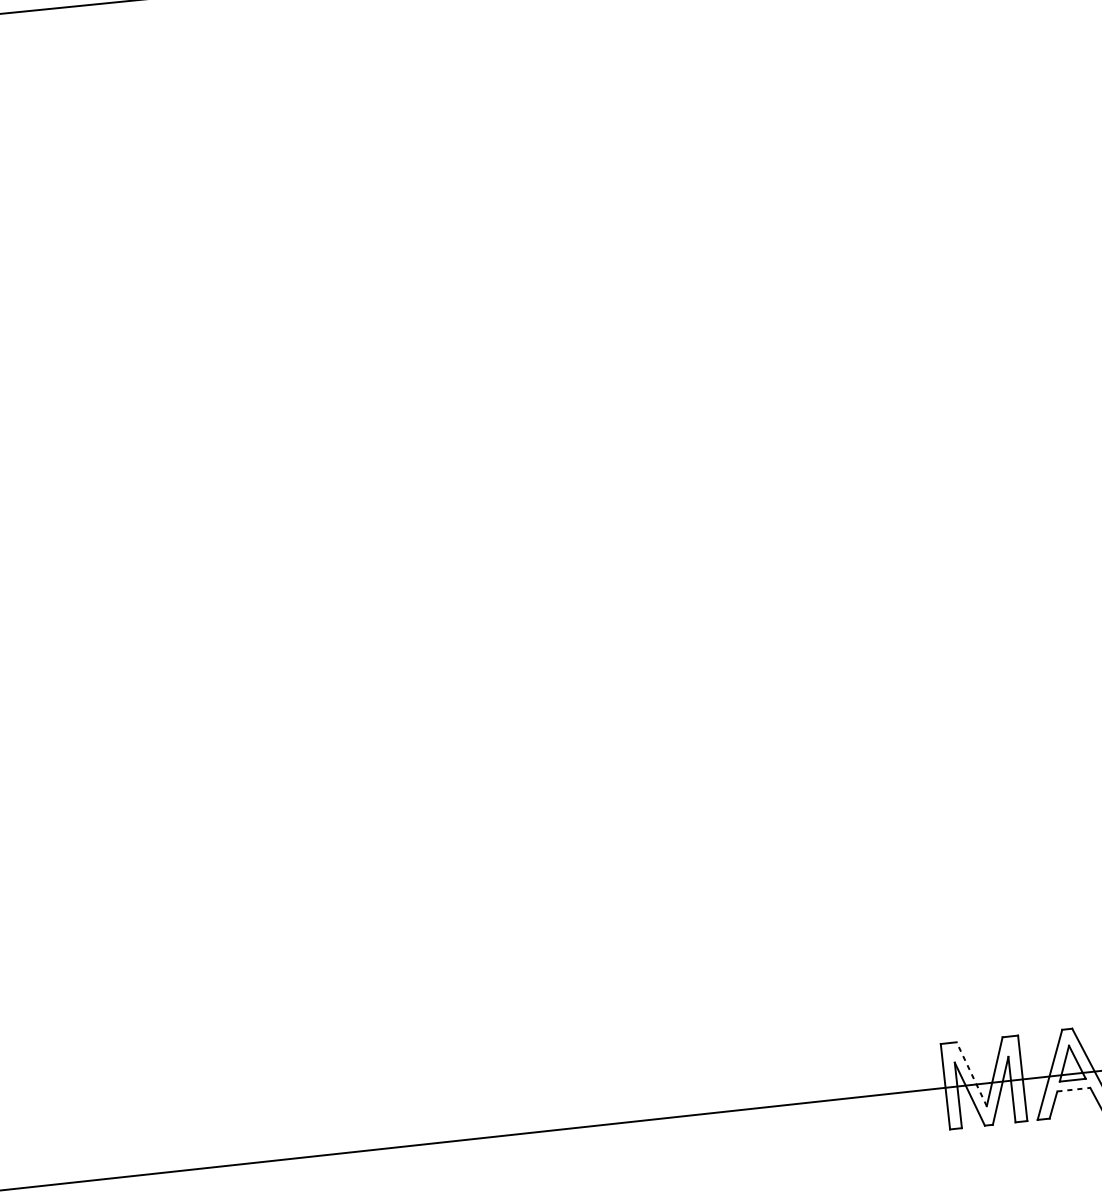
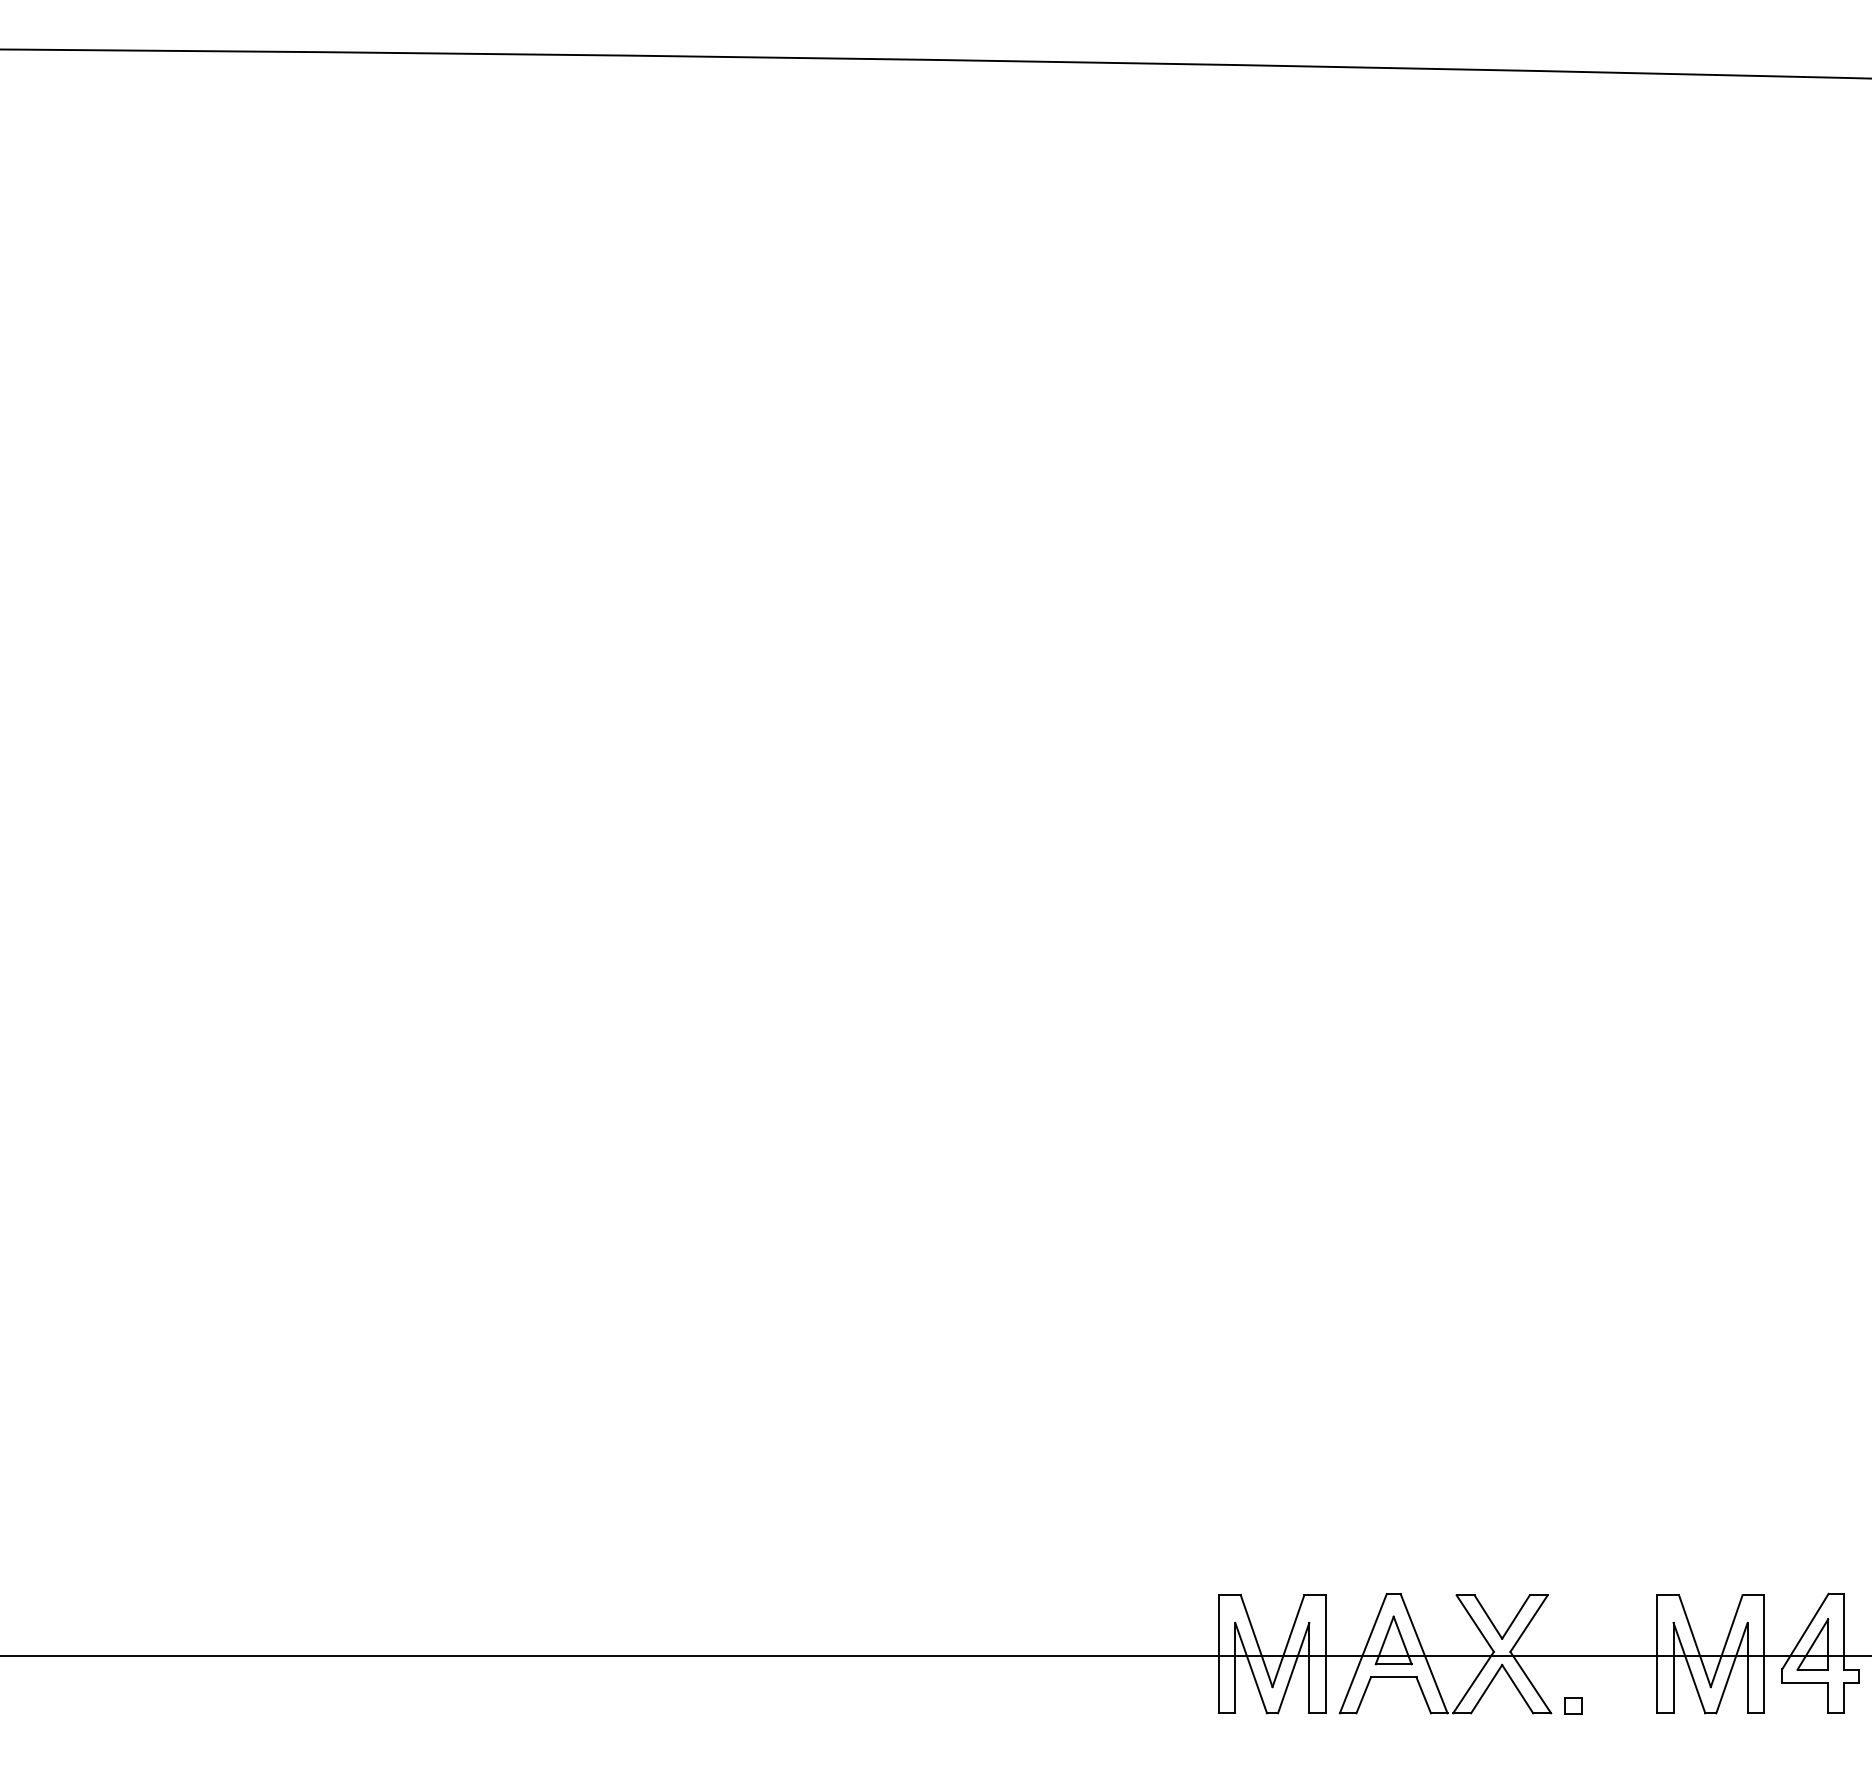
line: (971, 1074) -> (1256, 1641), dashed -> solid
line: (1073, 1089) -> (1393, 1677), dashed -> solid

